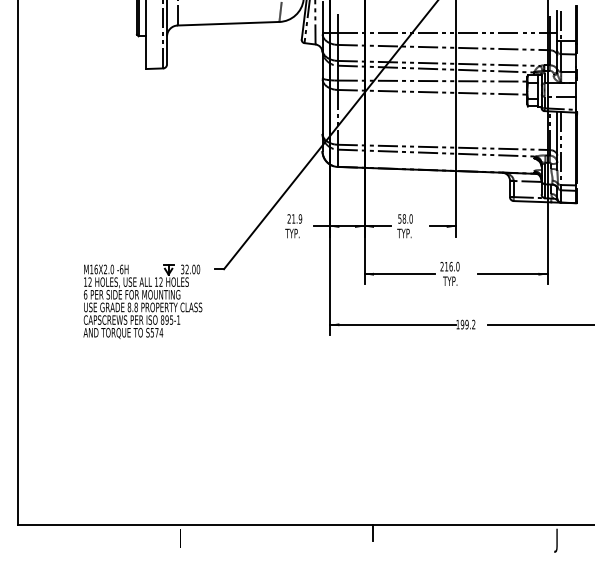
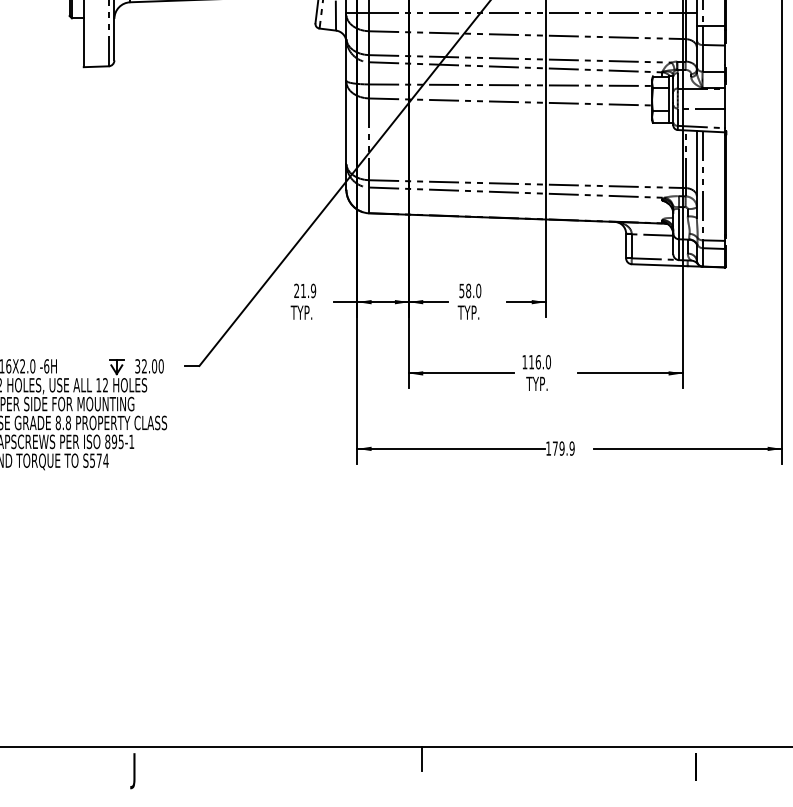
text: (441, 266) -> (523, 361), 216.0 -> 116.0
text: (467, 324) -> (562, 448), 199.2 -> 179.9
text: (179, 540) -> (133, 770), I -> J
text: (555, 540) -> (694, 770), J -> I

